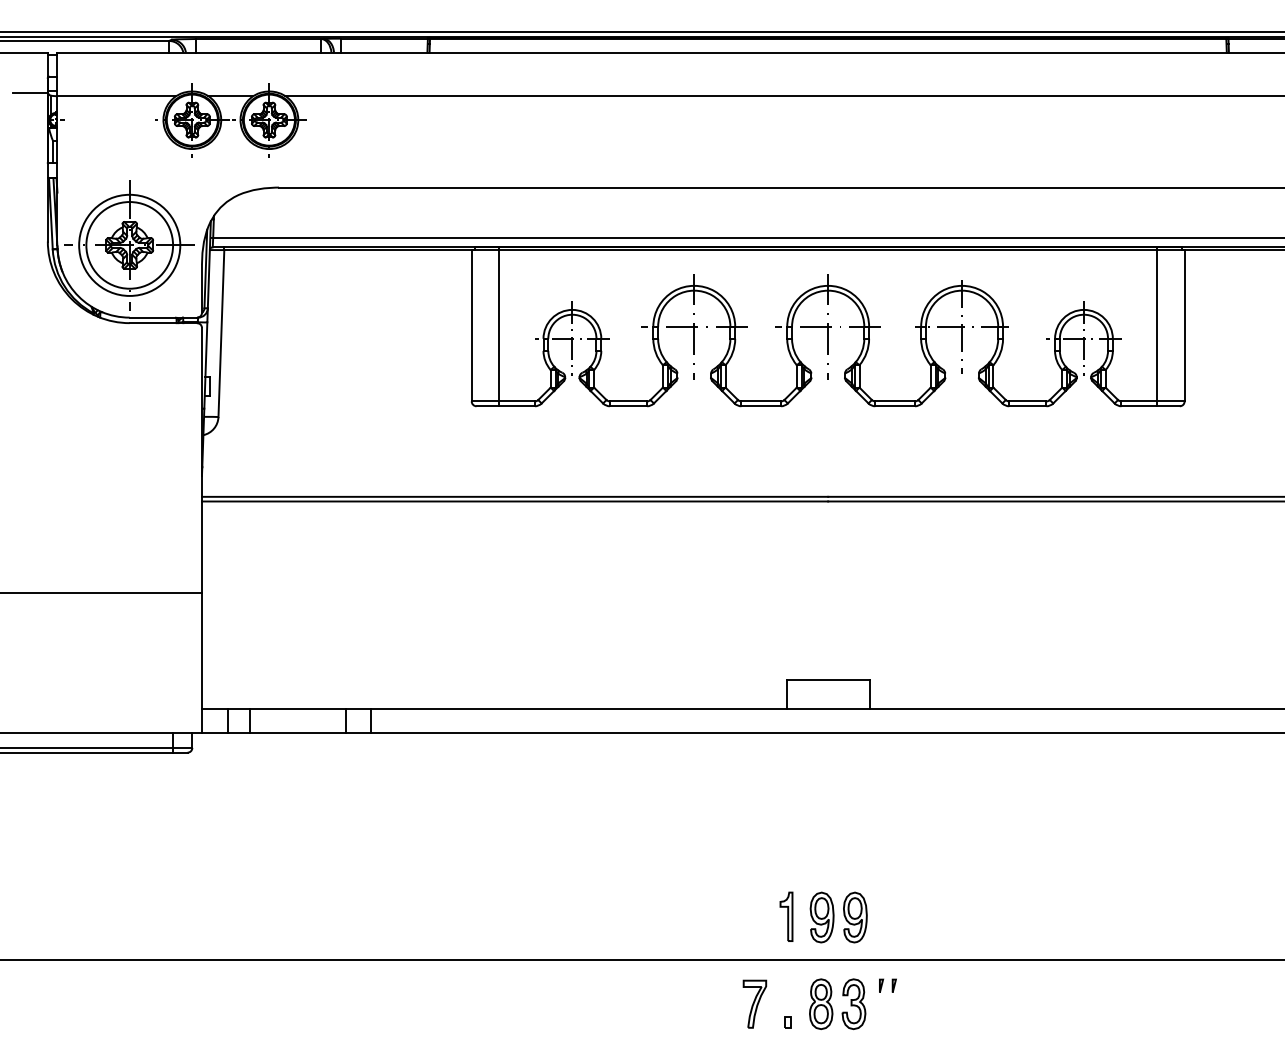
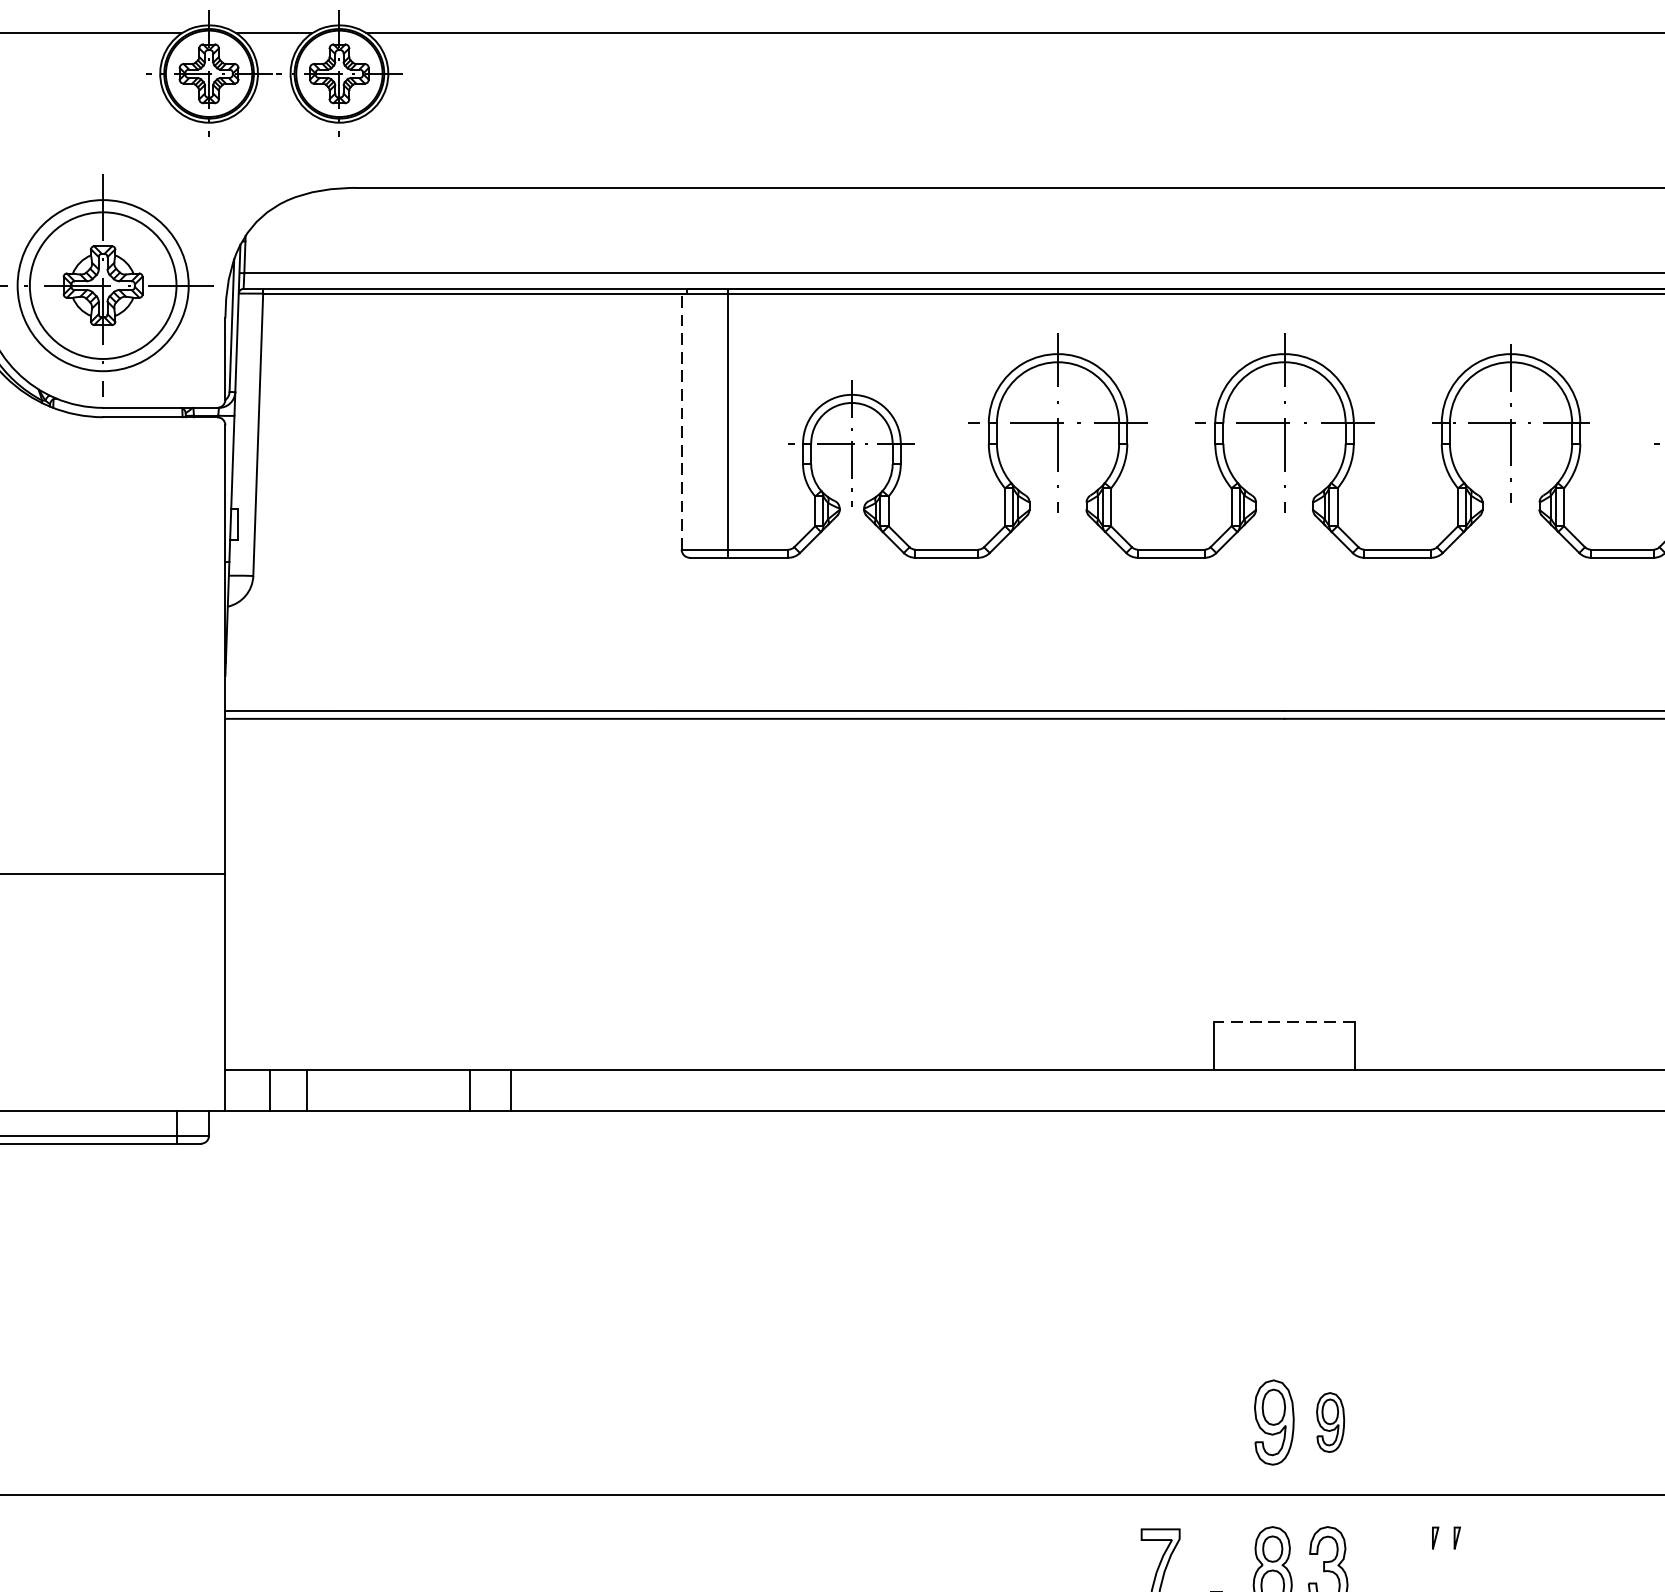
line: (471, 325) -> (681, 421), solid -> dashed
line: (827, 680) -> (1283, 1021), solid -> dashed
part: (786, 916) -> (1214, 1420), removed
part: (855, 917) -> (1330, 1422), size x0.7
part: (887, 985) -> (1445, 1537), moved

